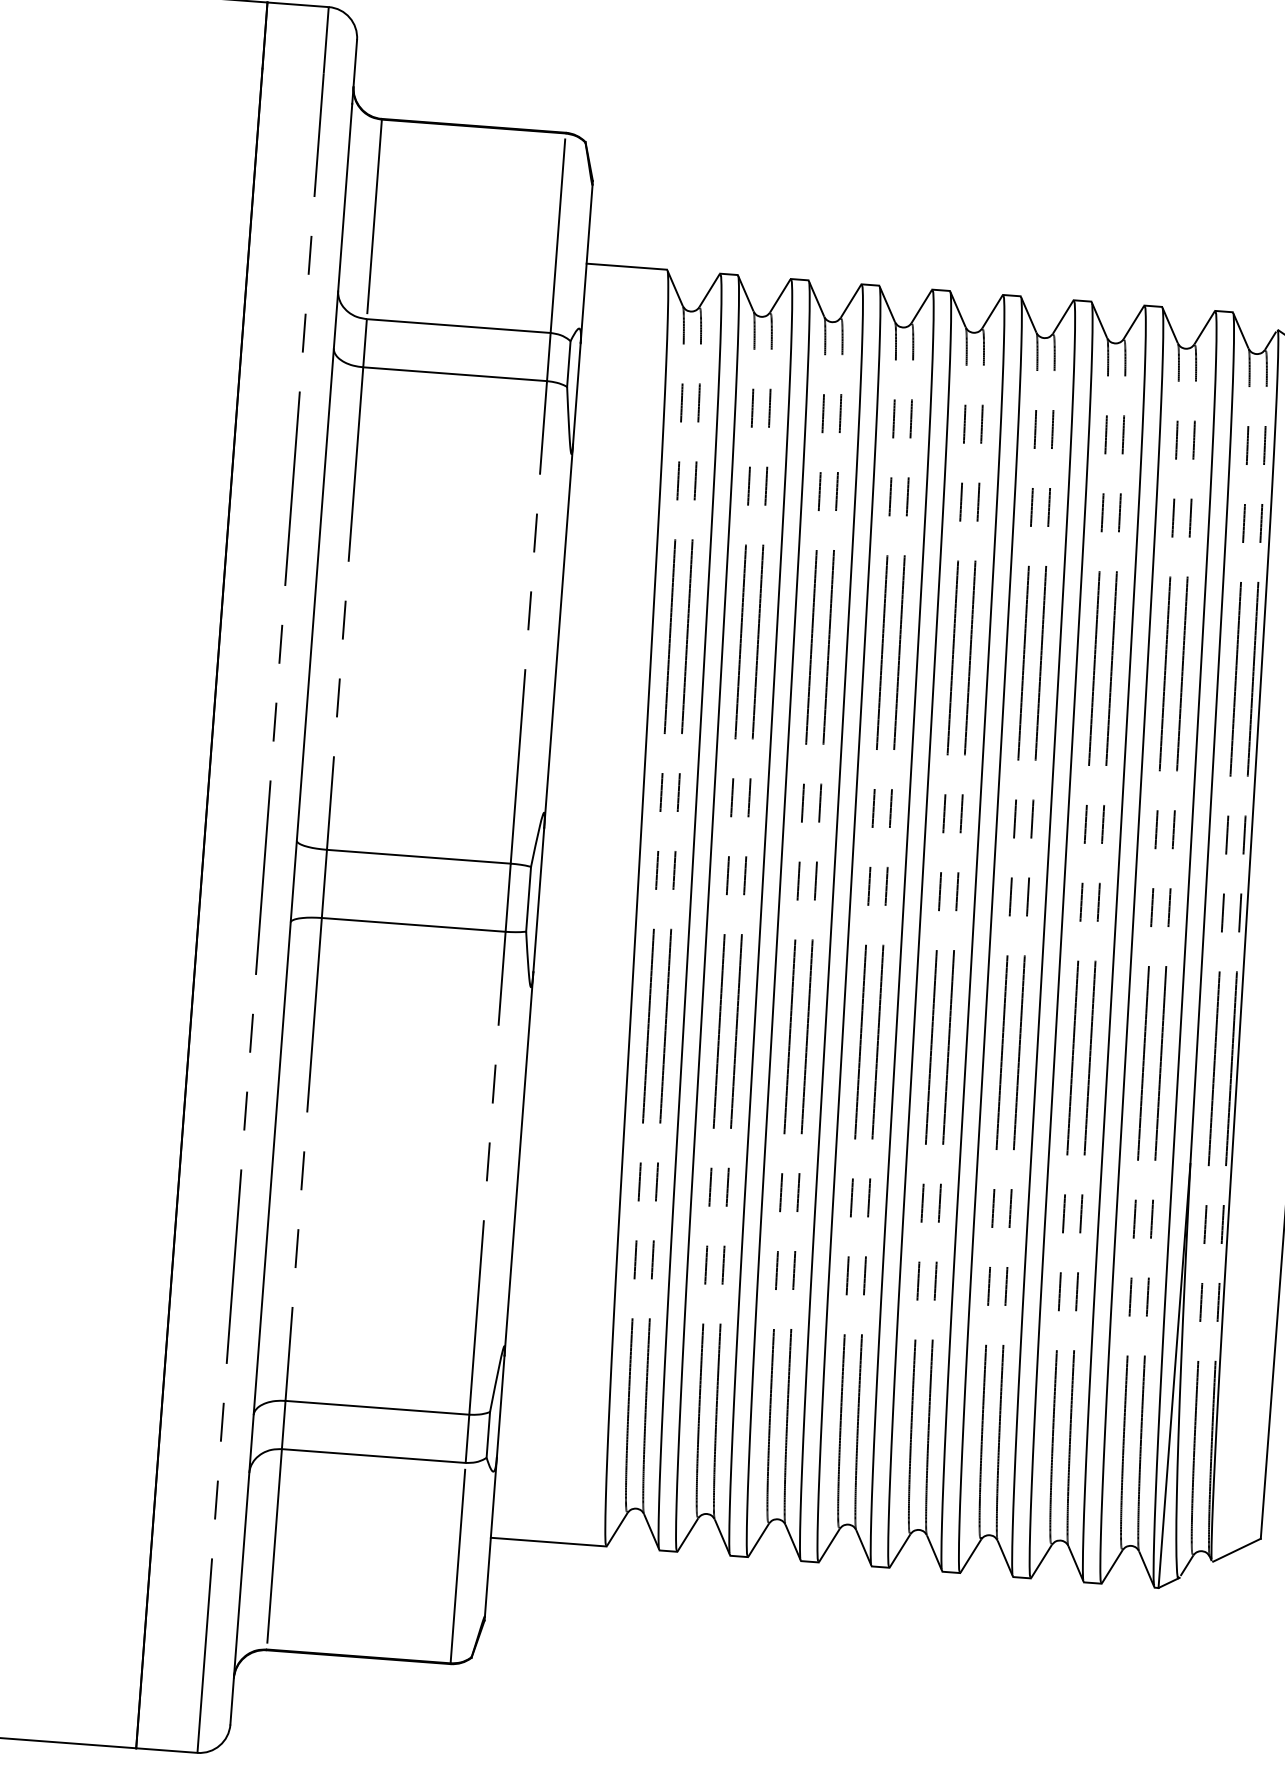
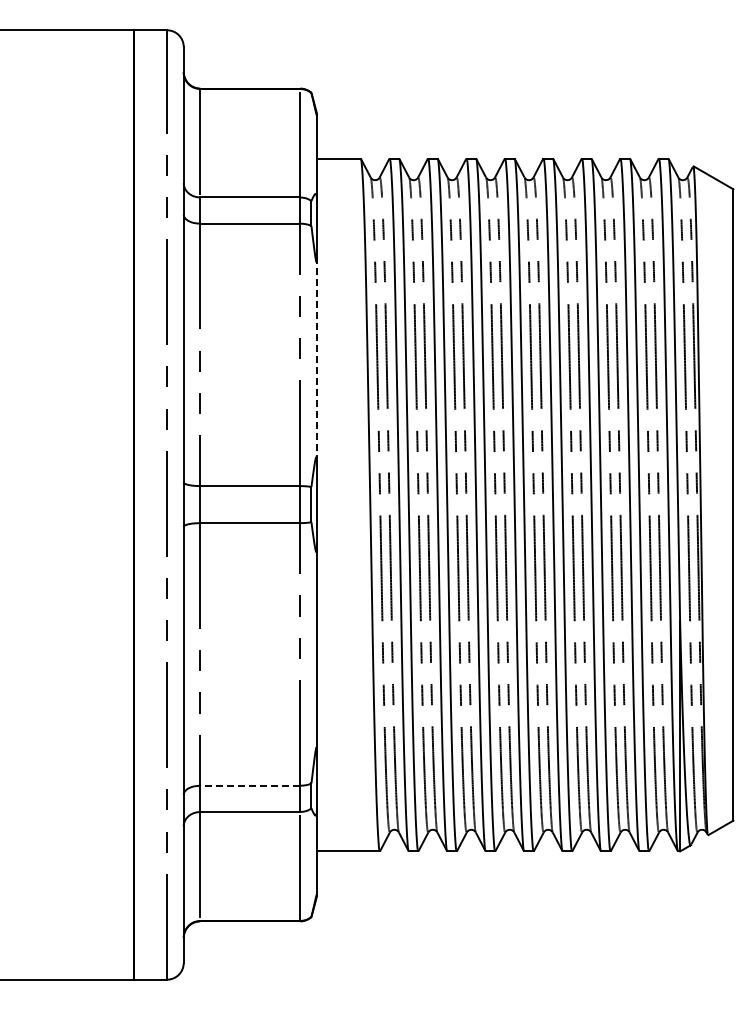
line: (557, 636) -> (316, 361), solid -> dashed
line: (377, 1407) -> (250, 785), solid -> dashed

